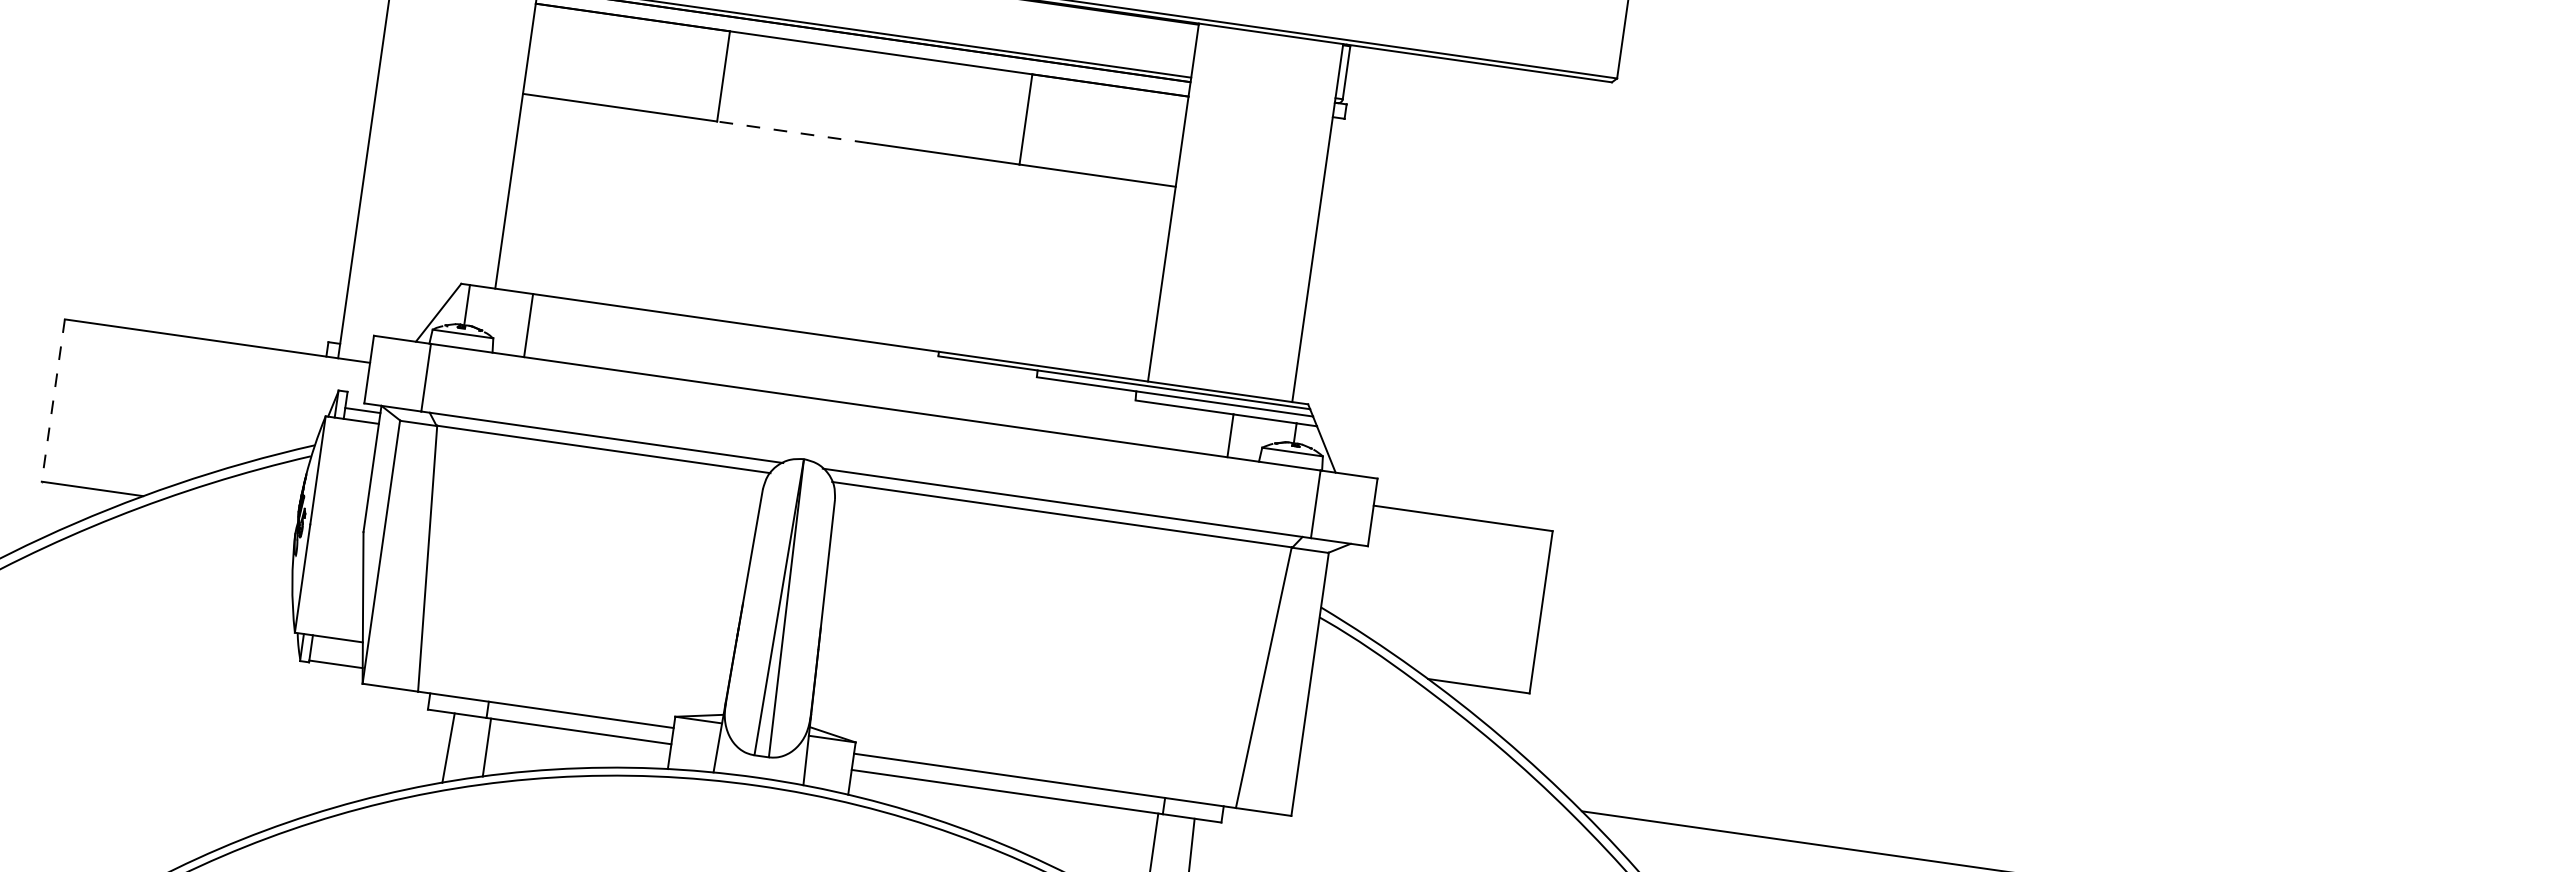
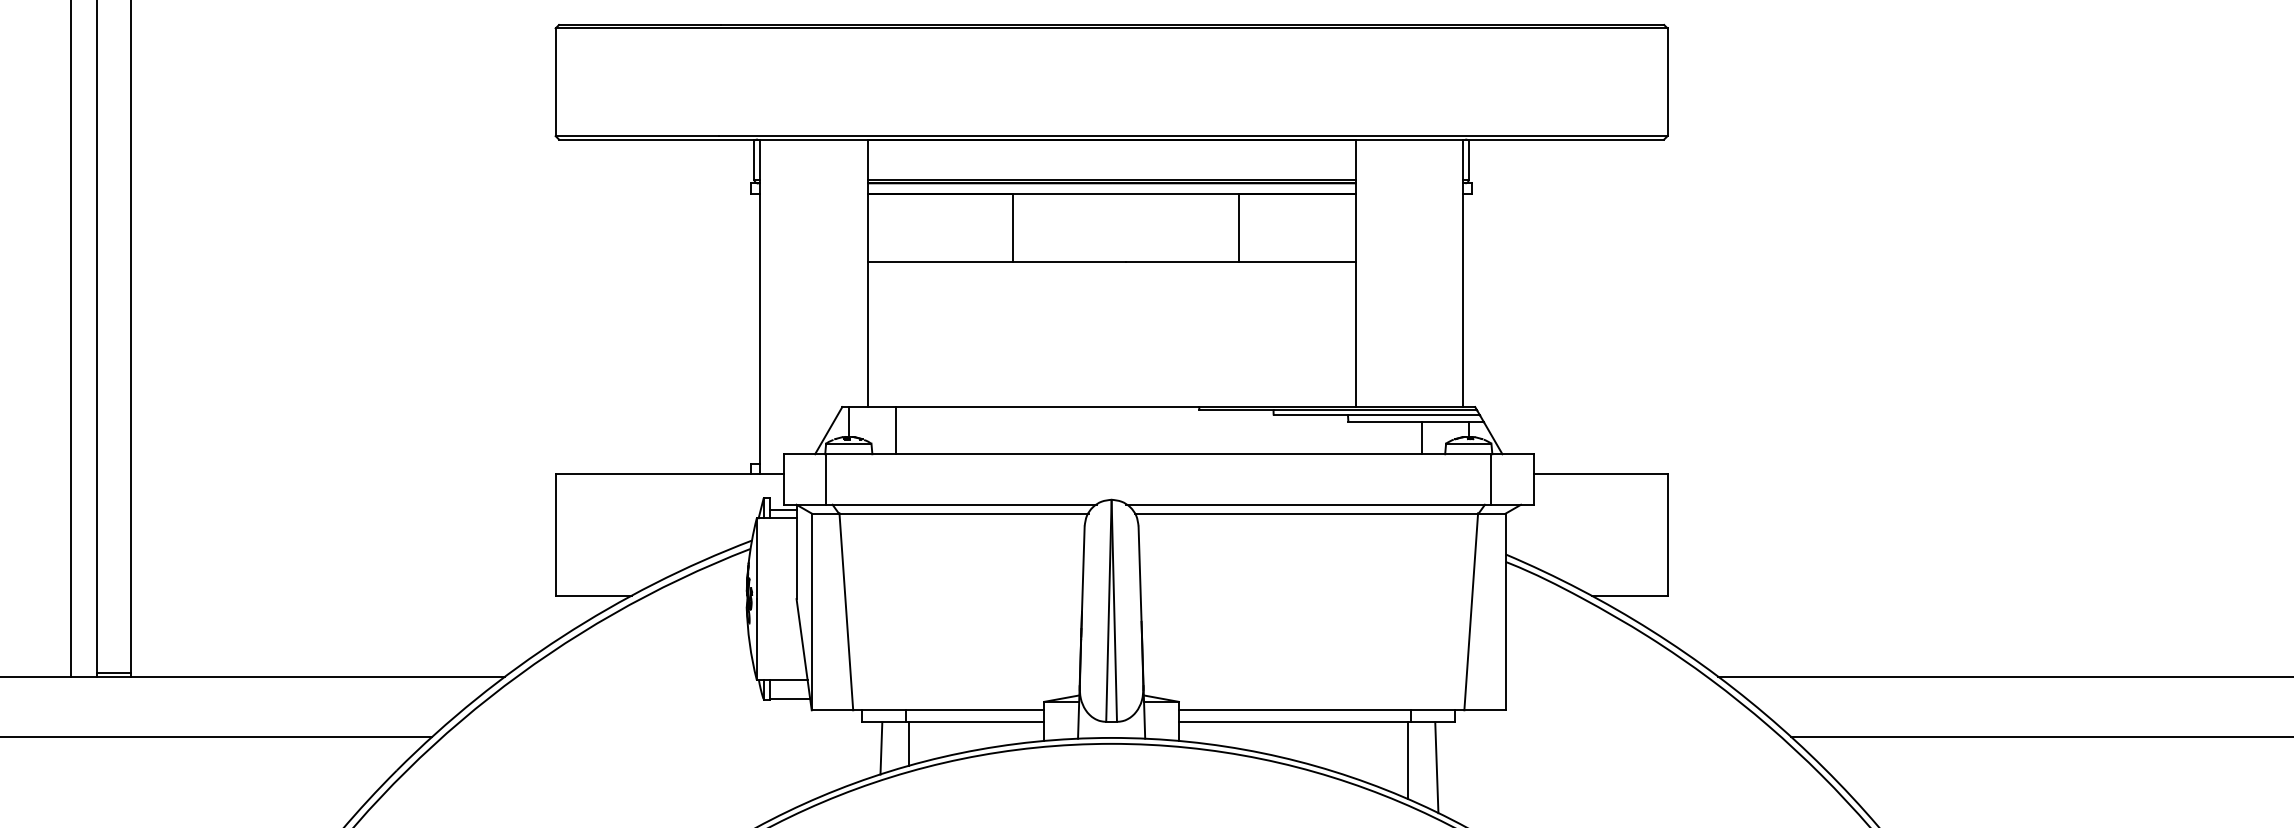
line: (791, 132) -> (1068, 261), dashed -> solid
line: (53, 401) -> (555, 535), dashed -> solid

